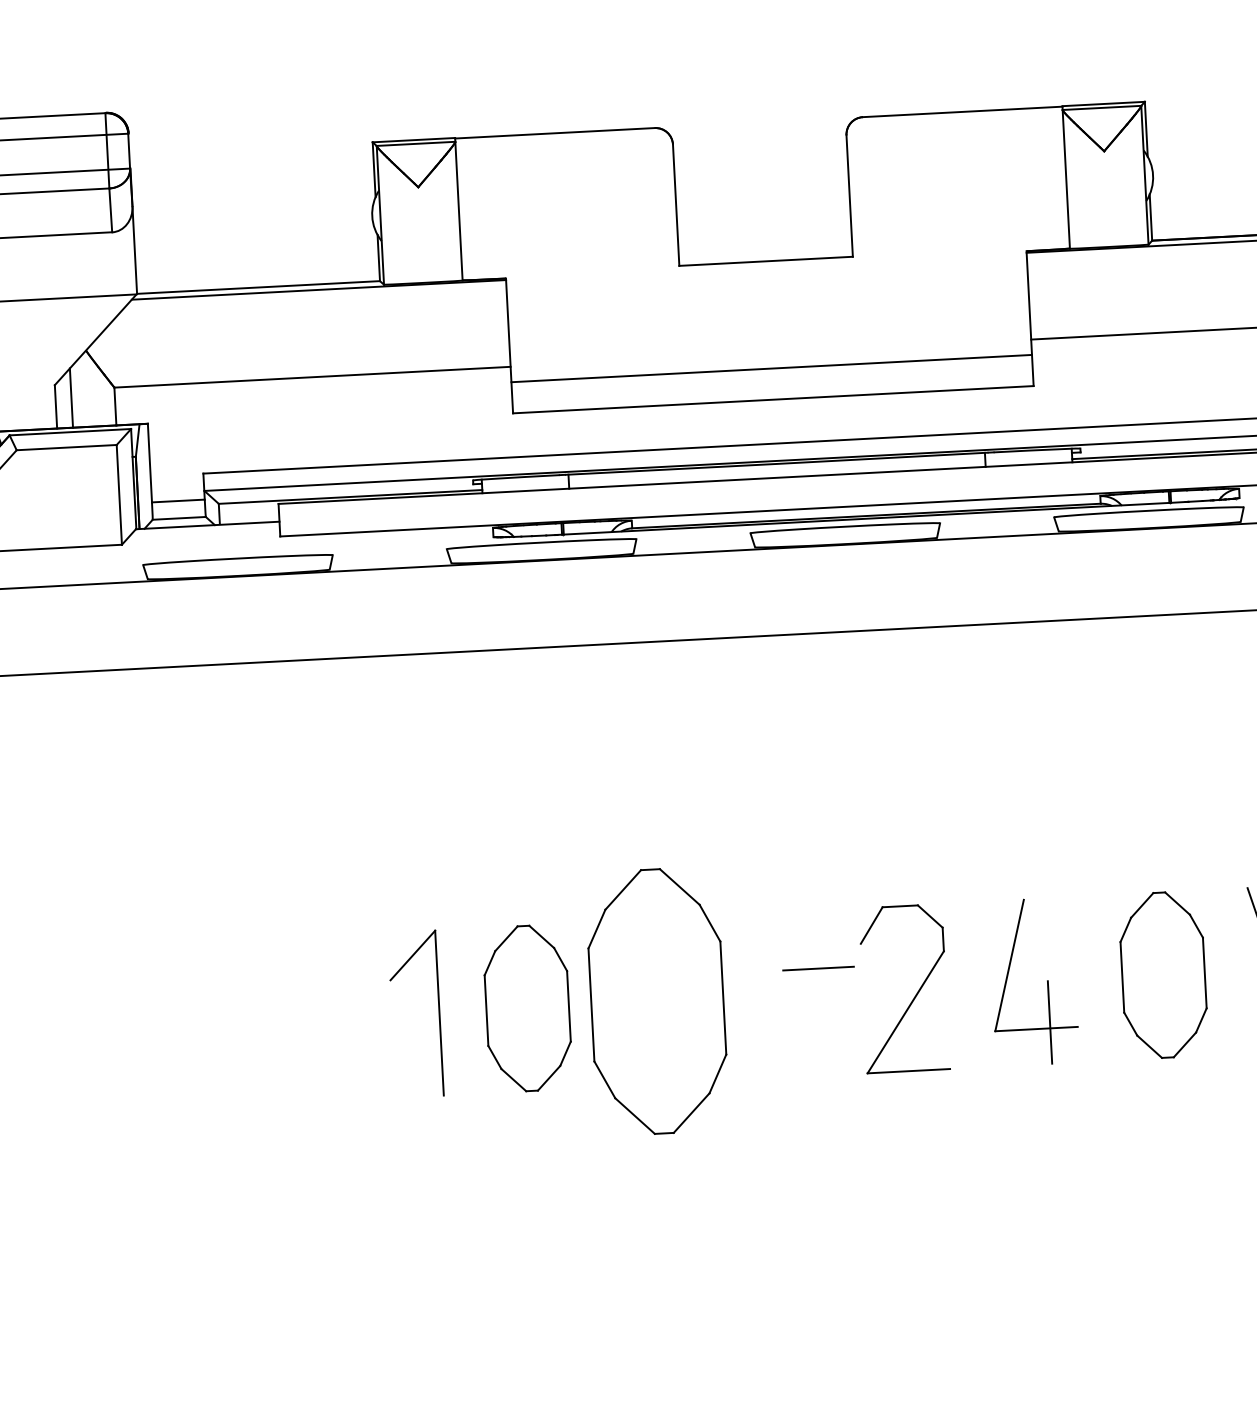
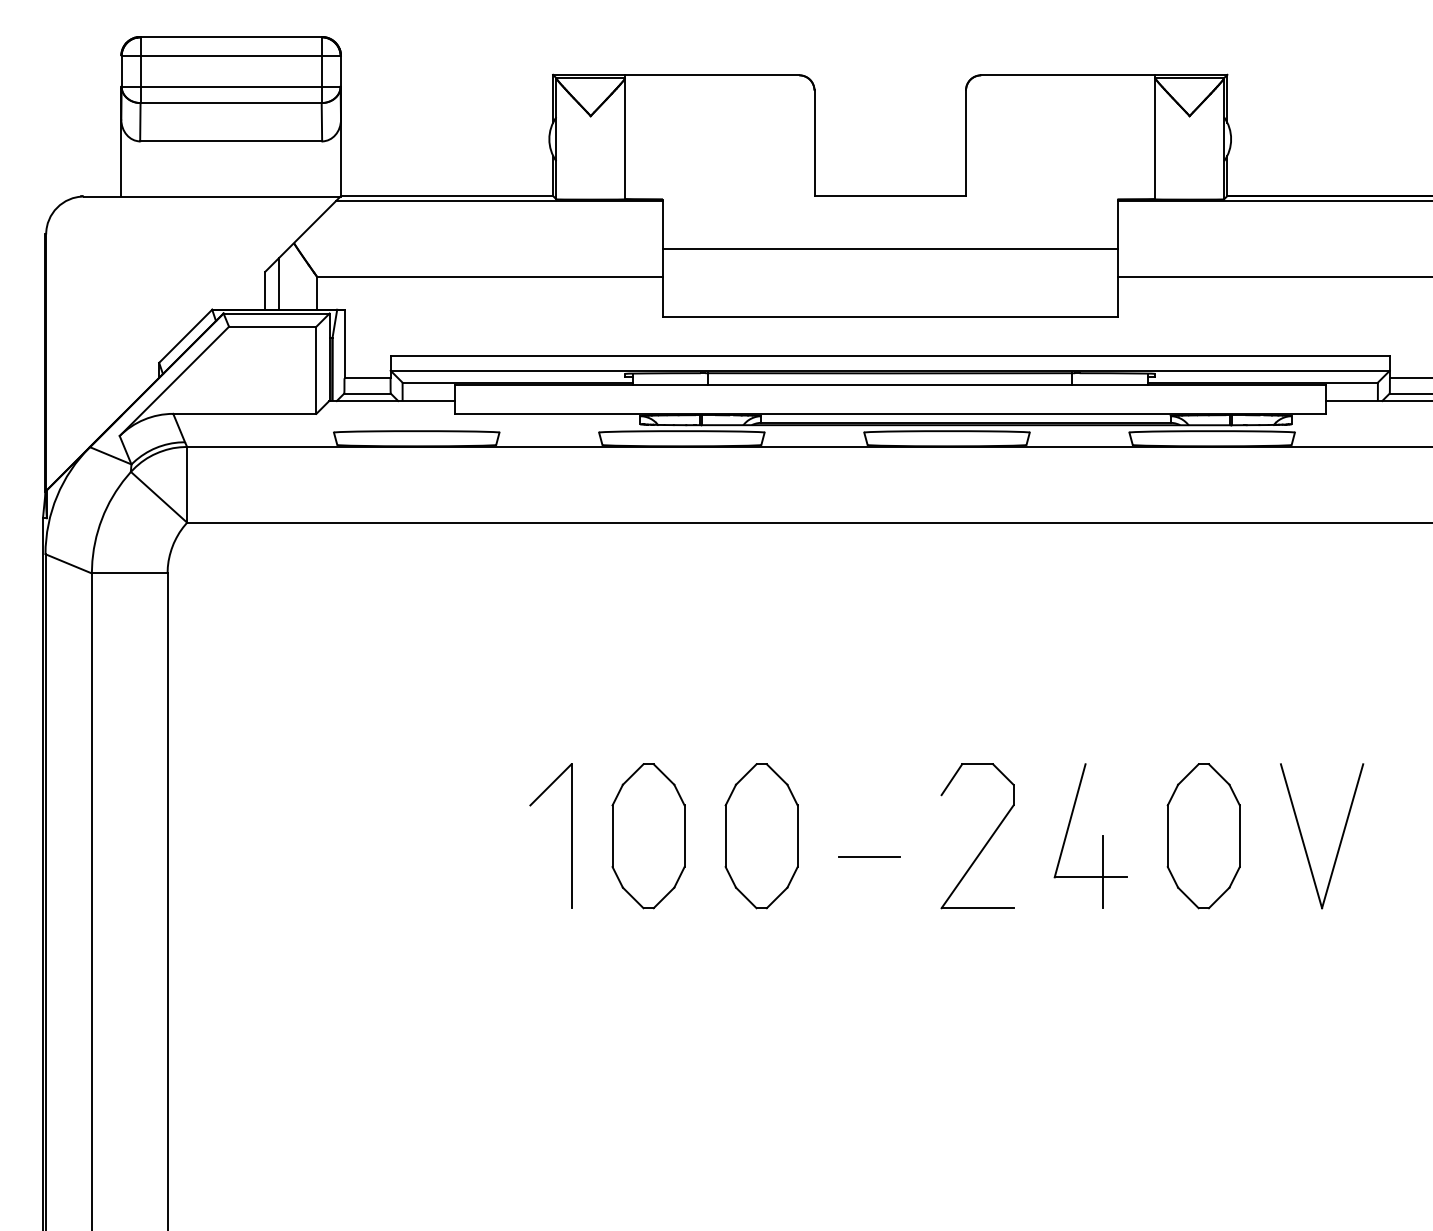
line: (770, 369) -> (889, 249), moved
line: (818, 968) -> (869, 856), moved
part: (657, 1002) -> (761, 836), size x0.62

